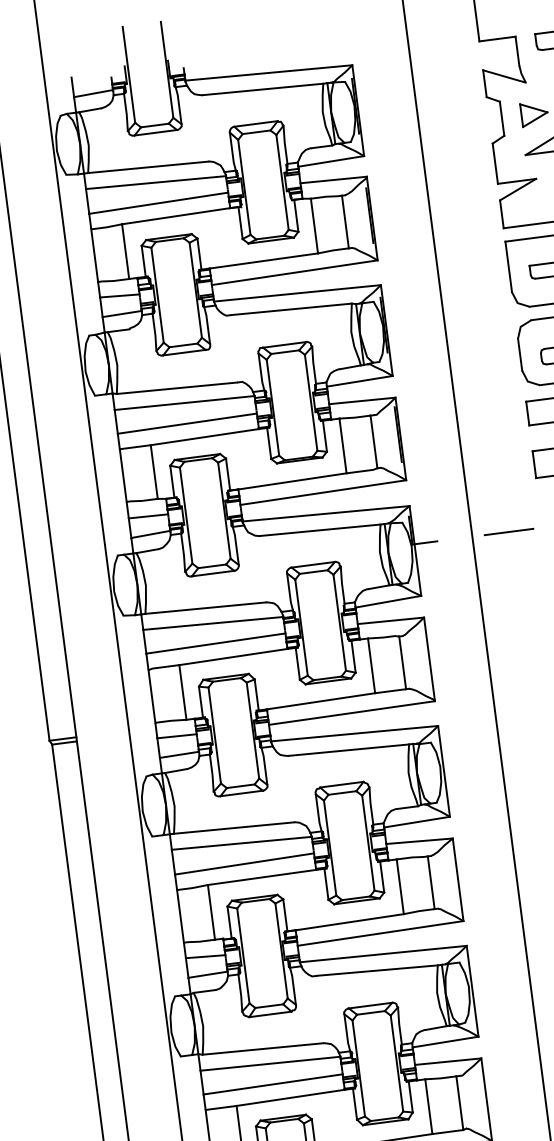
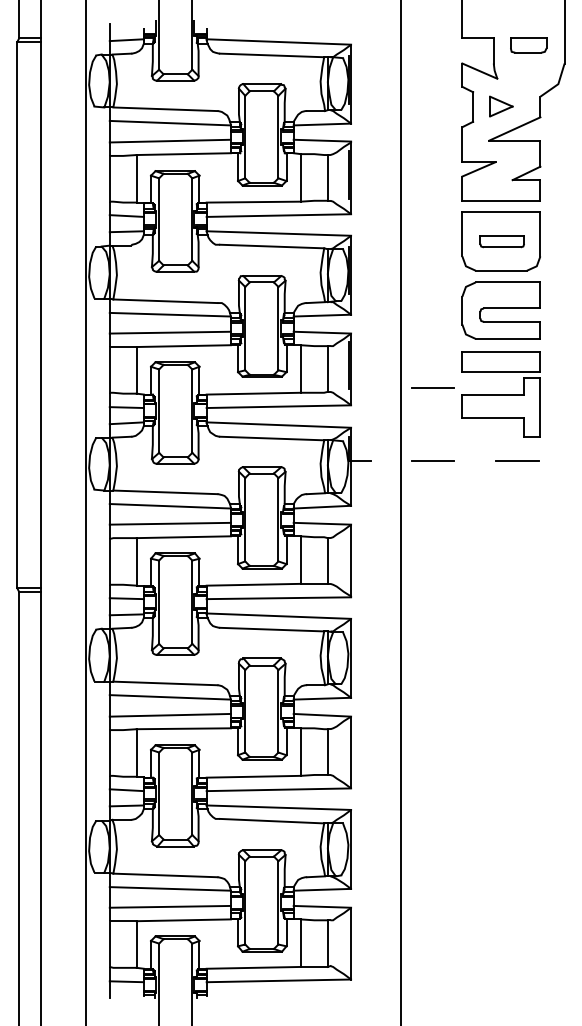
line: (497, 447) -> (432, 387), added

